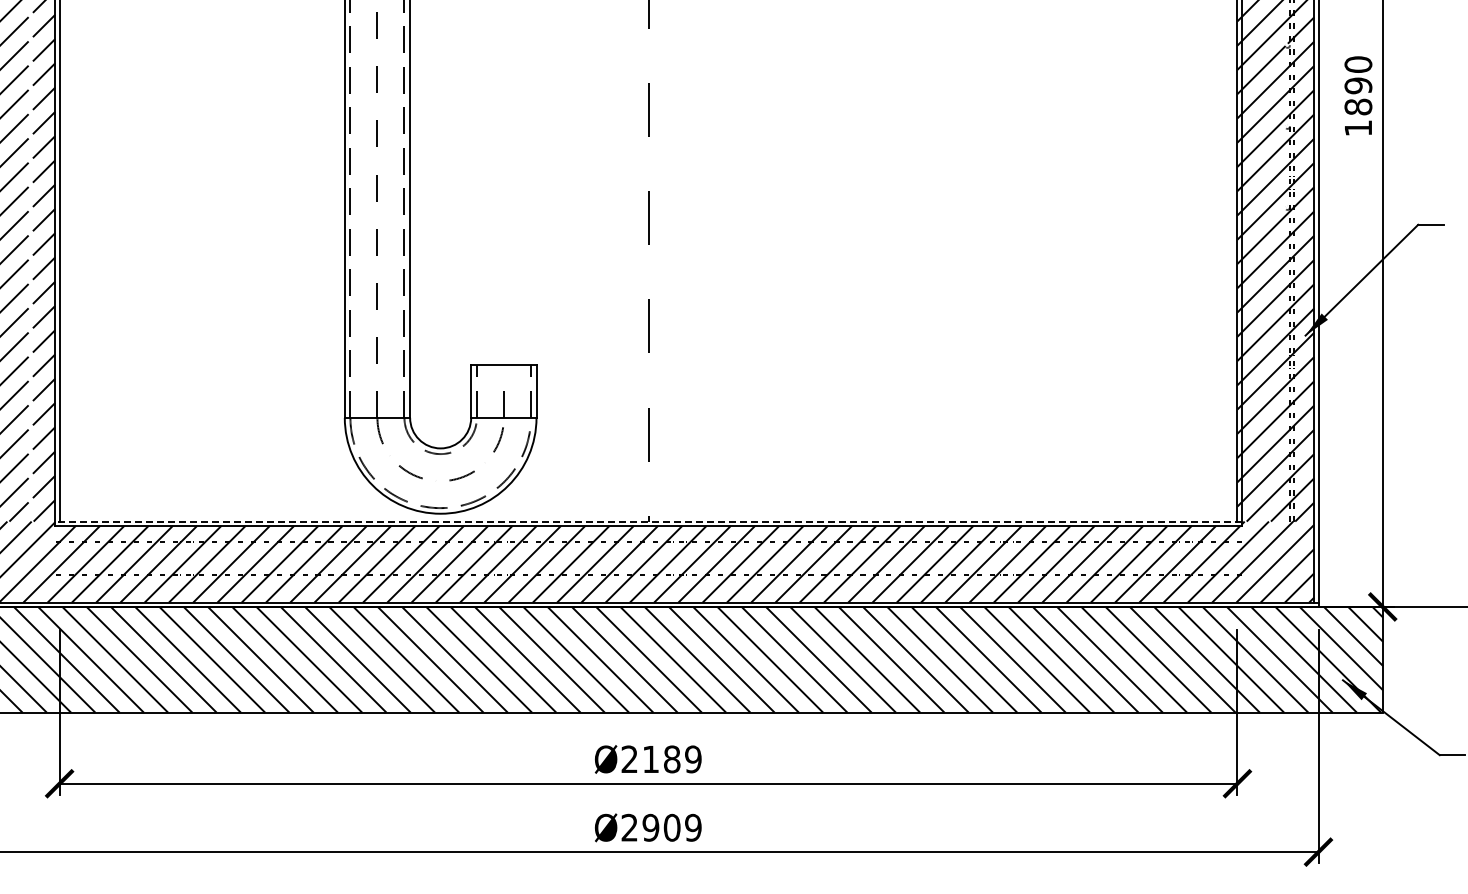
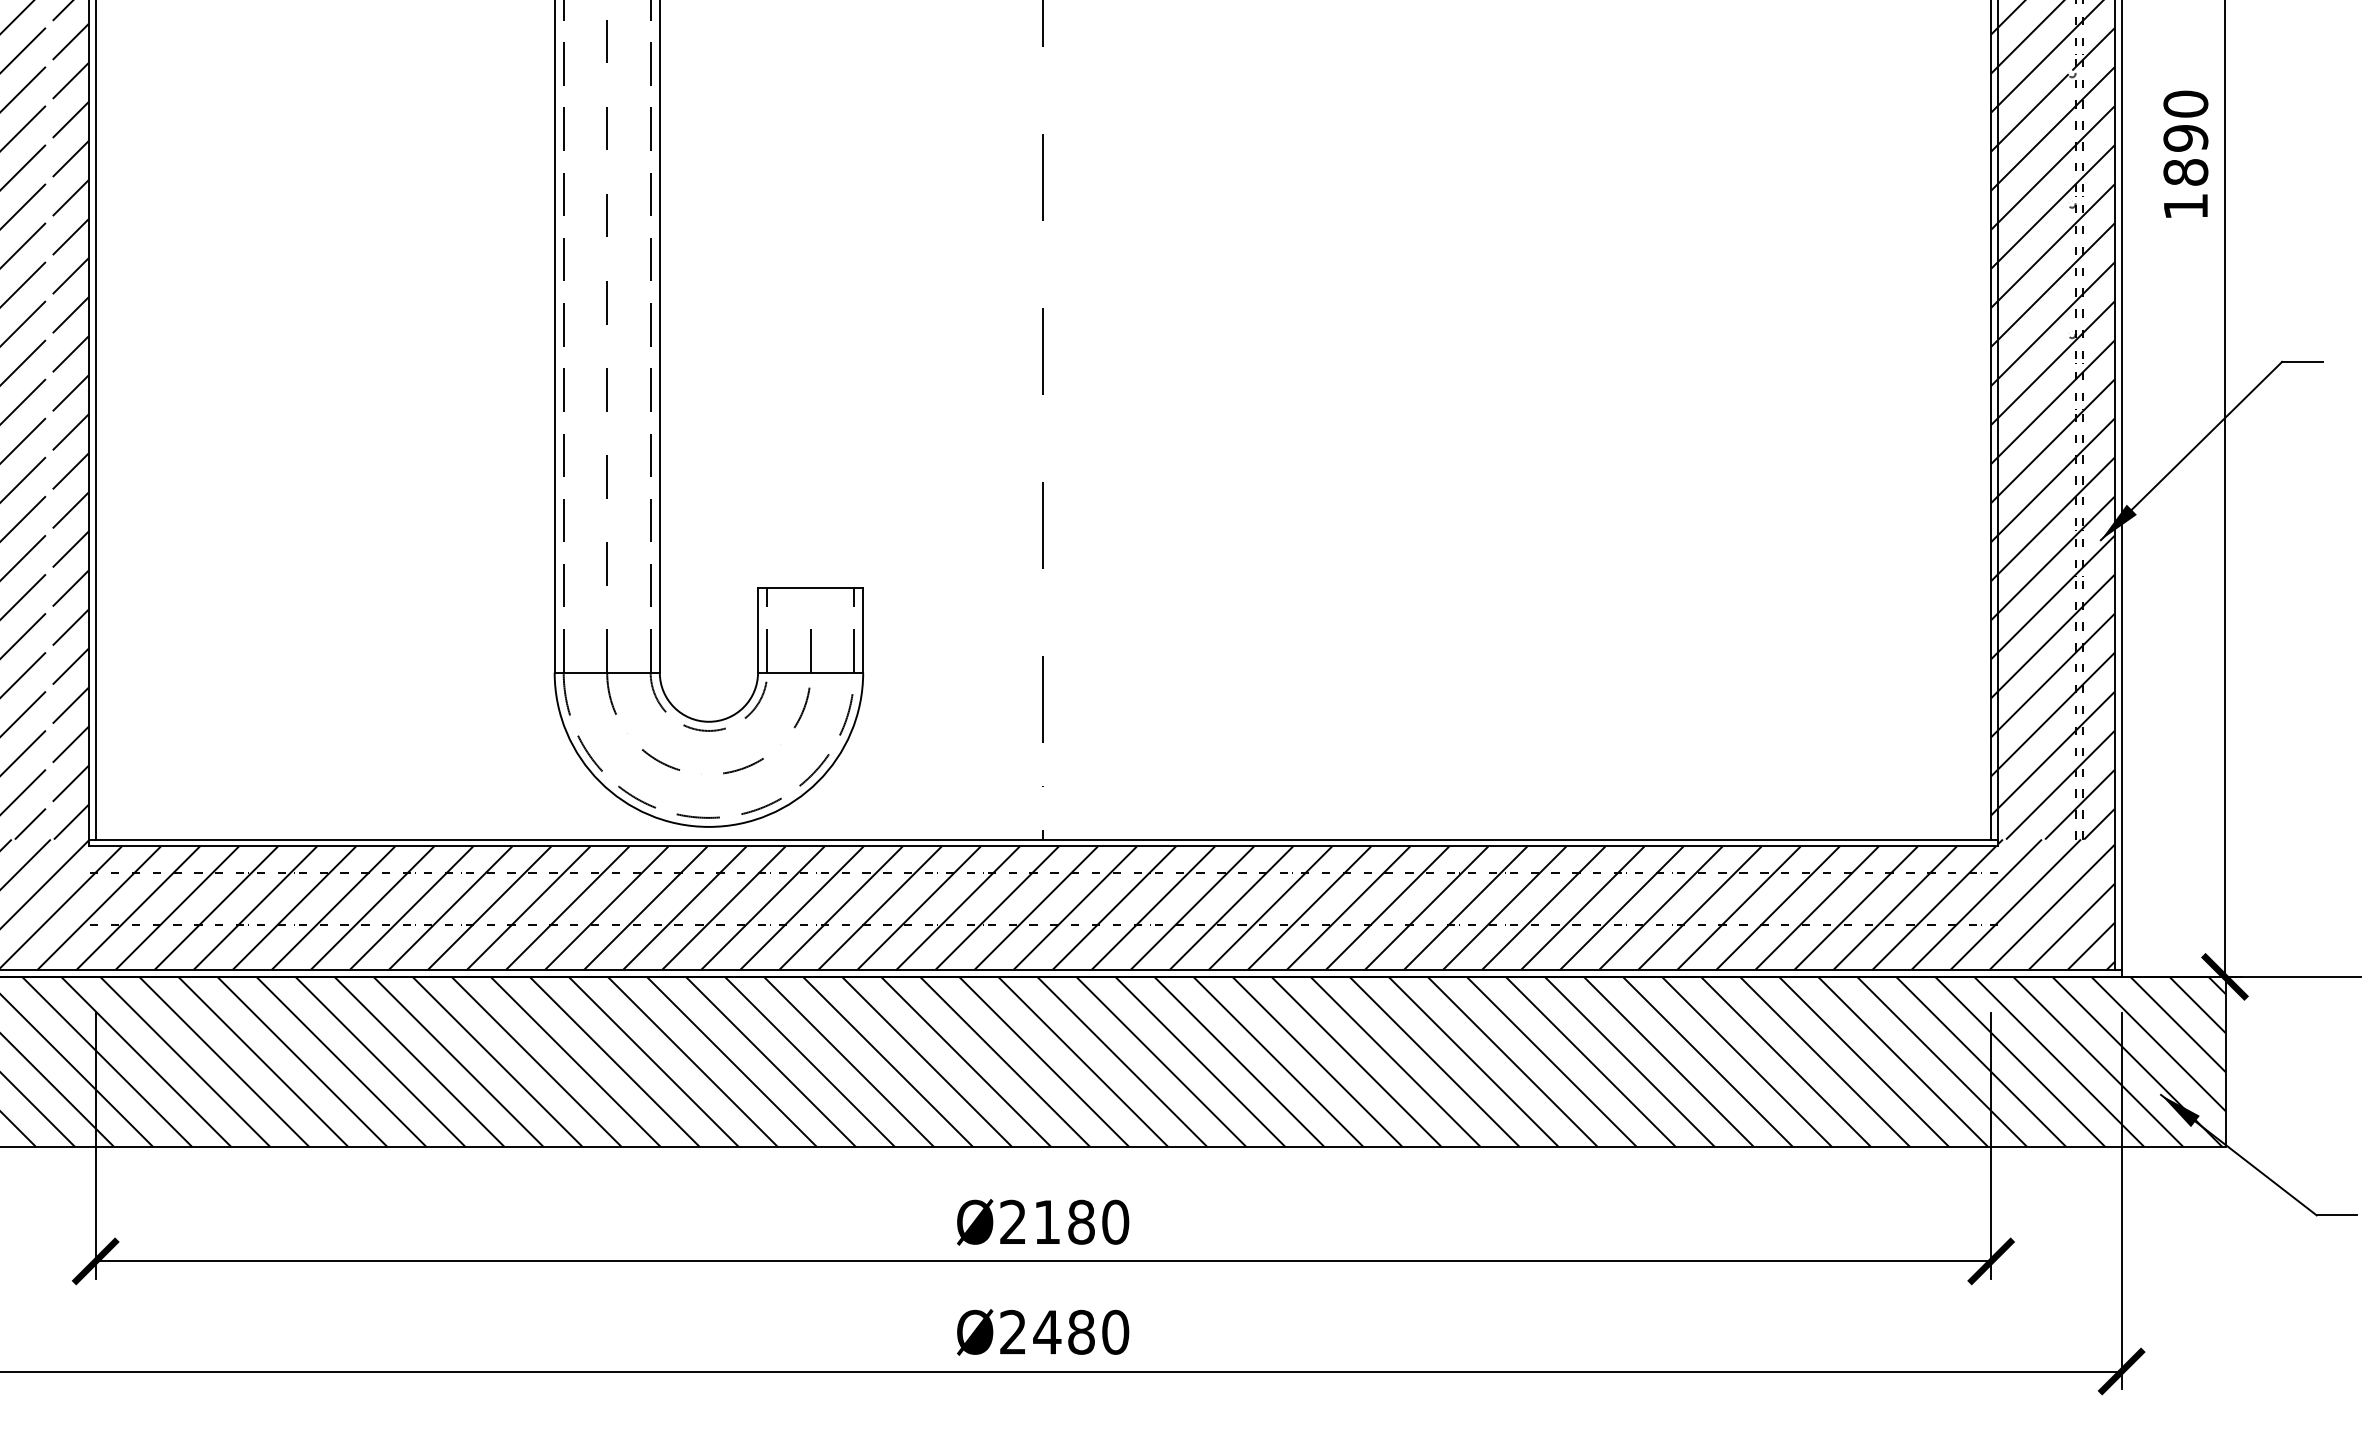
line: (648, 521) -> (1043, 839), dashed -> solid
text: (693, 759) -> (1115, 1222), Ø2189 -> Ø2180
text: (671, 827) -> (1080, 1331), Ø2909 -> Ø2480

